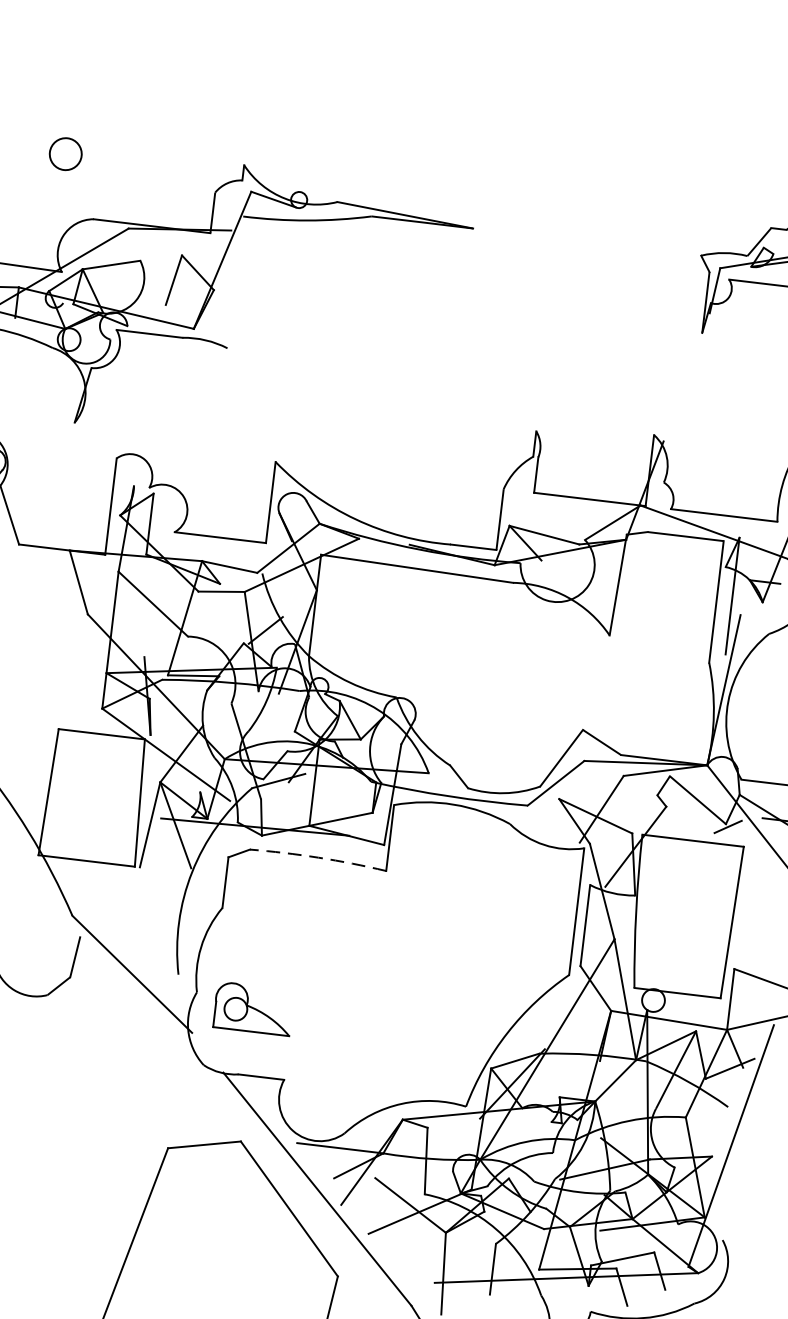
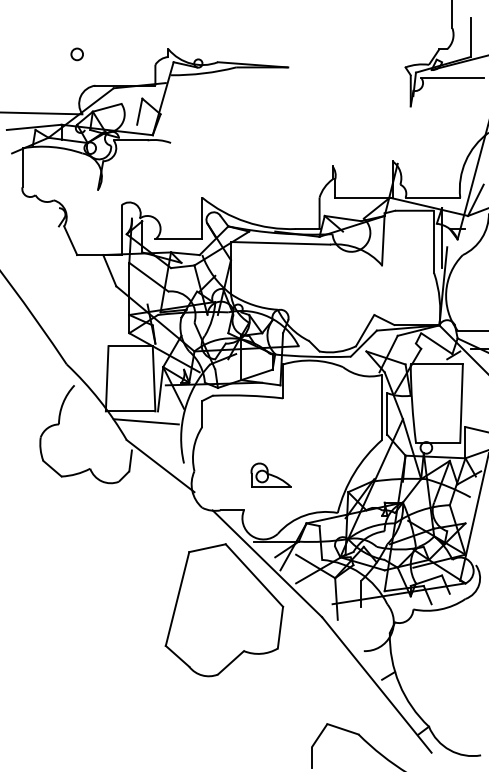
circle: (64, 154) -> (76, 54), size x0.71
arc: (317, 857) -> (247, 395), dashed -> solid
line: (113, 884) -> (145, 421), added
part: (252, 1007) -> (270, 474), moved

